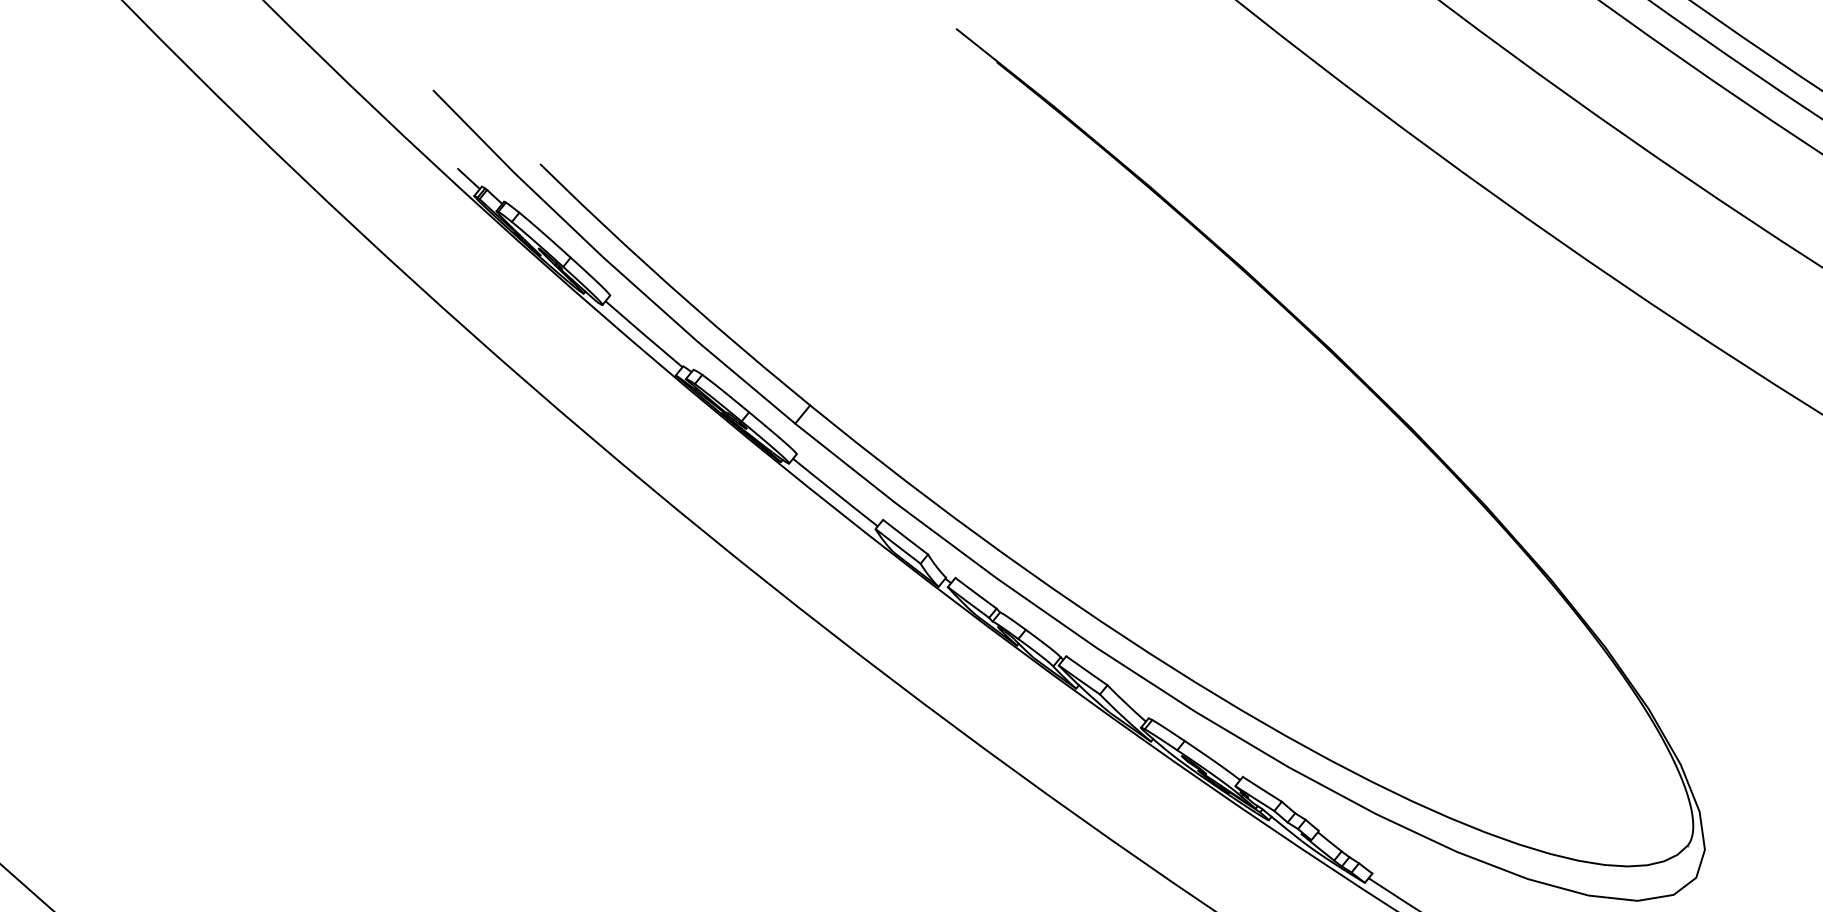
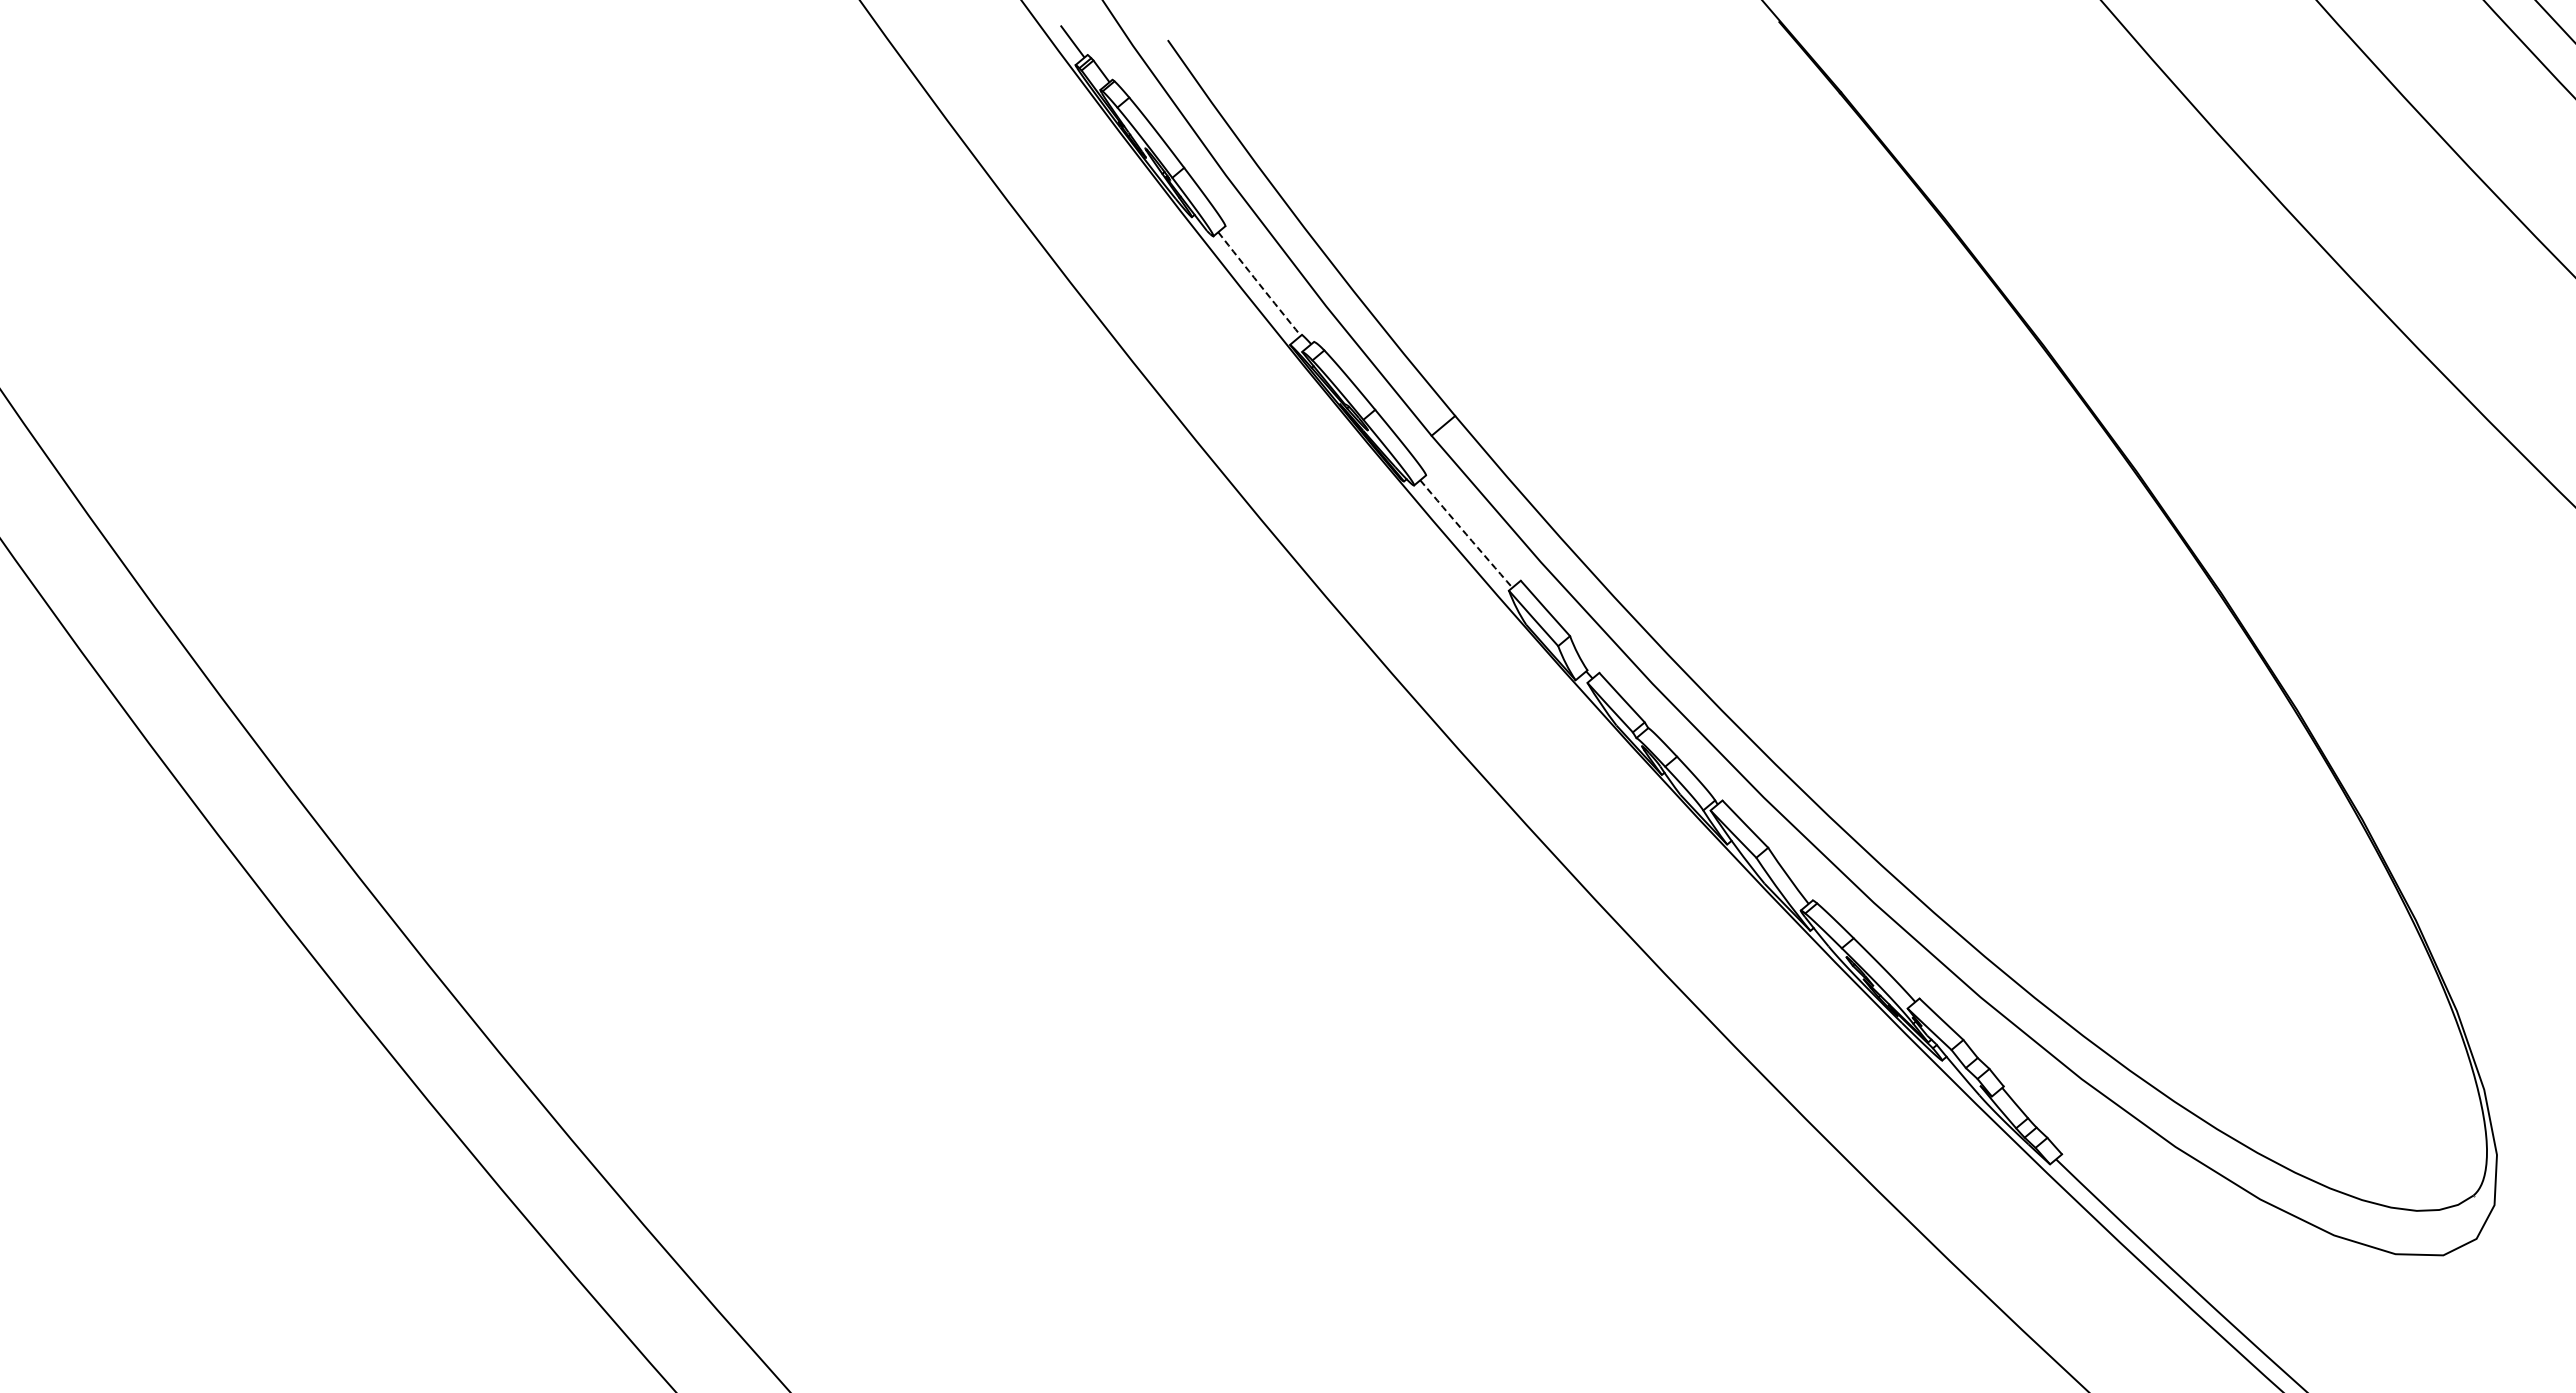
arc: (644, 334) -> (1259, 284), solid -> dashed
arc: (835, 492) -> (1466, 534), solid -> dashed

